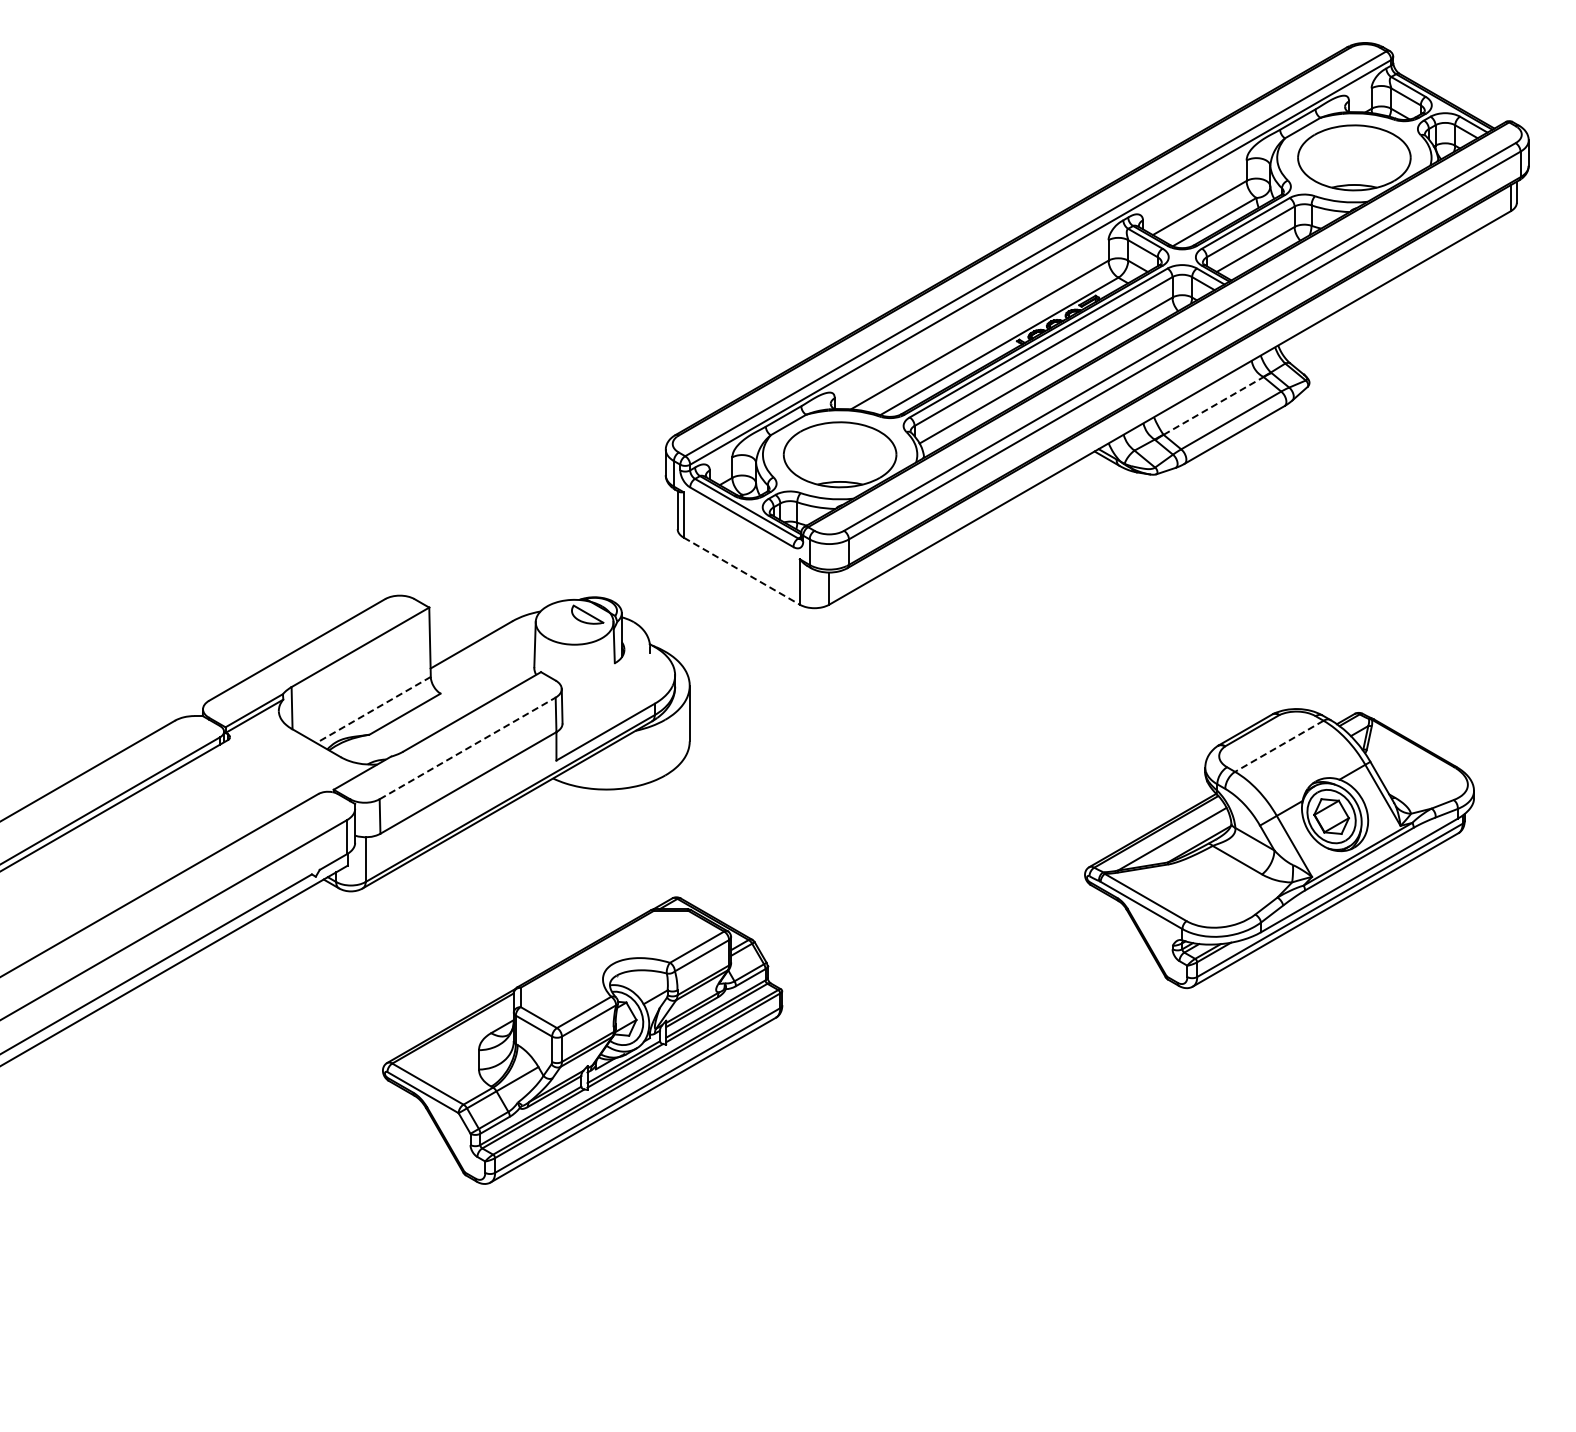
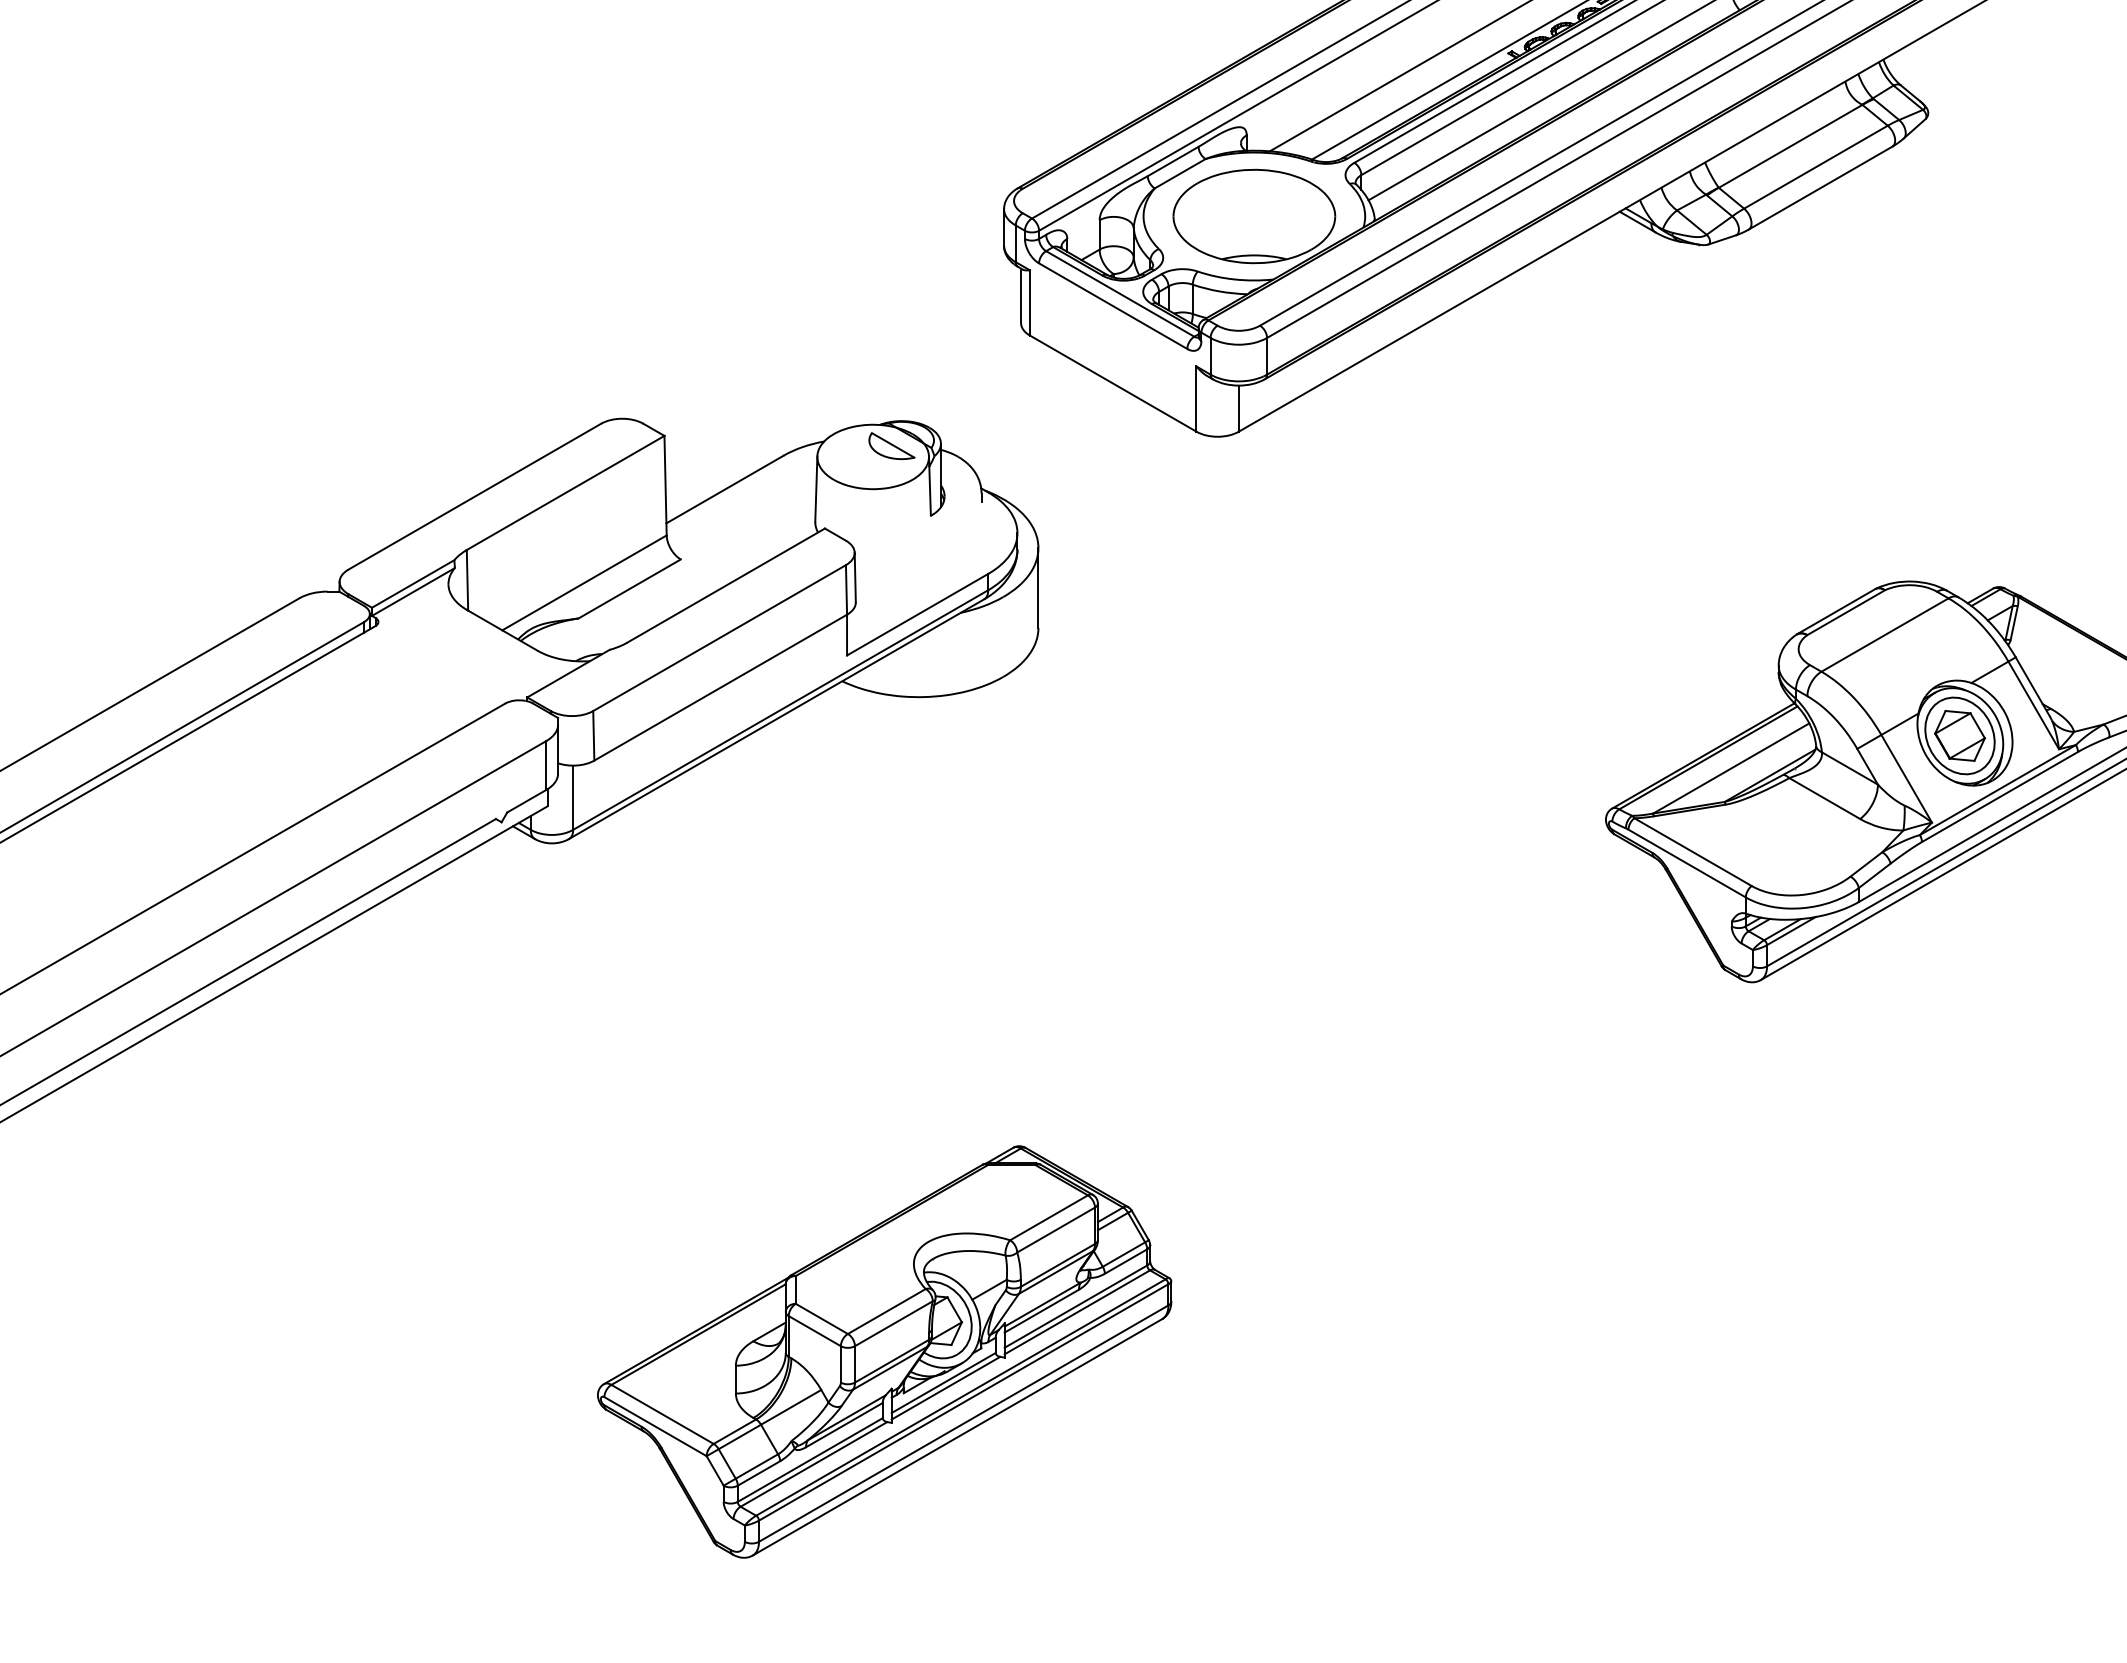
line: (1213, 405) -> (1790, 145), dashed -> solid
line: (741, 571) -> (1112, 384), dashed -> solid
line: (373, 710) -> (584, 583), dashed -> solid
line: (1278, 746) -> (1883, 635), dashed -> solid
line: (467, 748) -> (719, 638), dashed -> solid
part: (582, 1040) -> (884, 1351), moved

